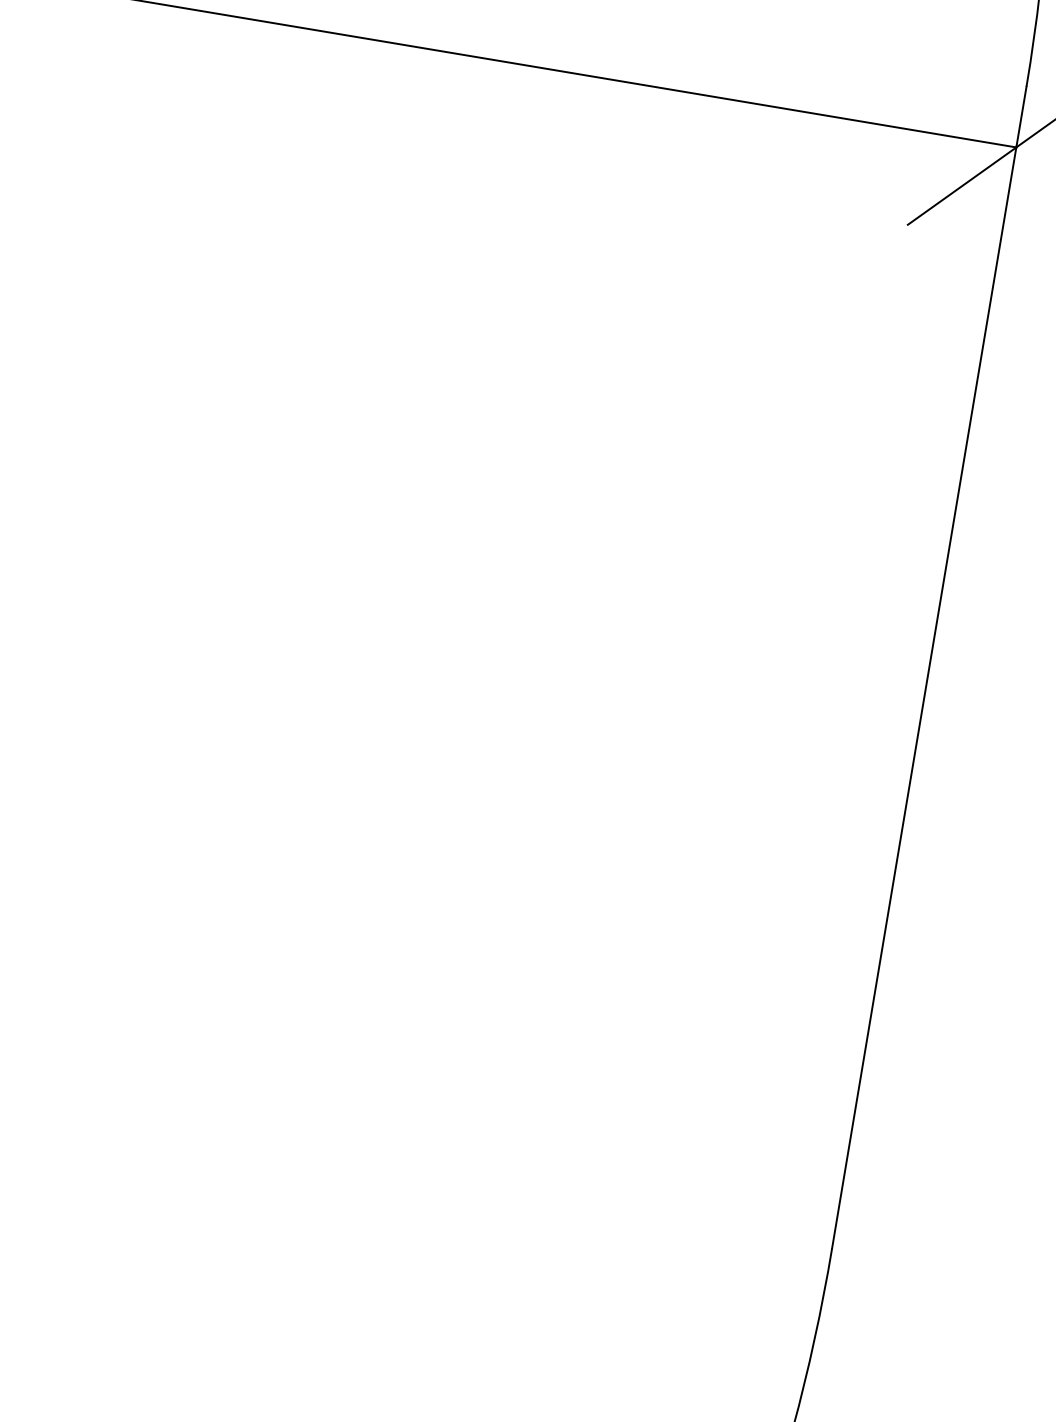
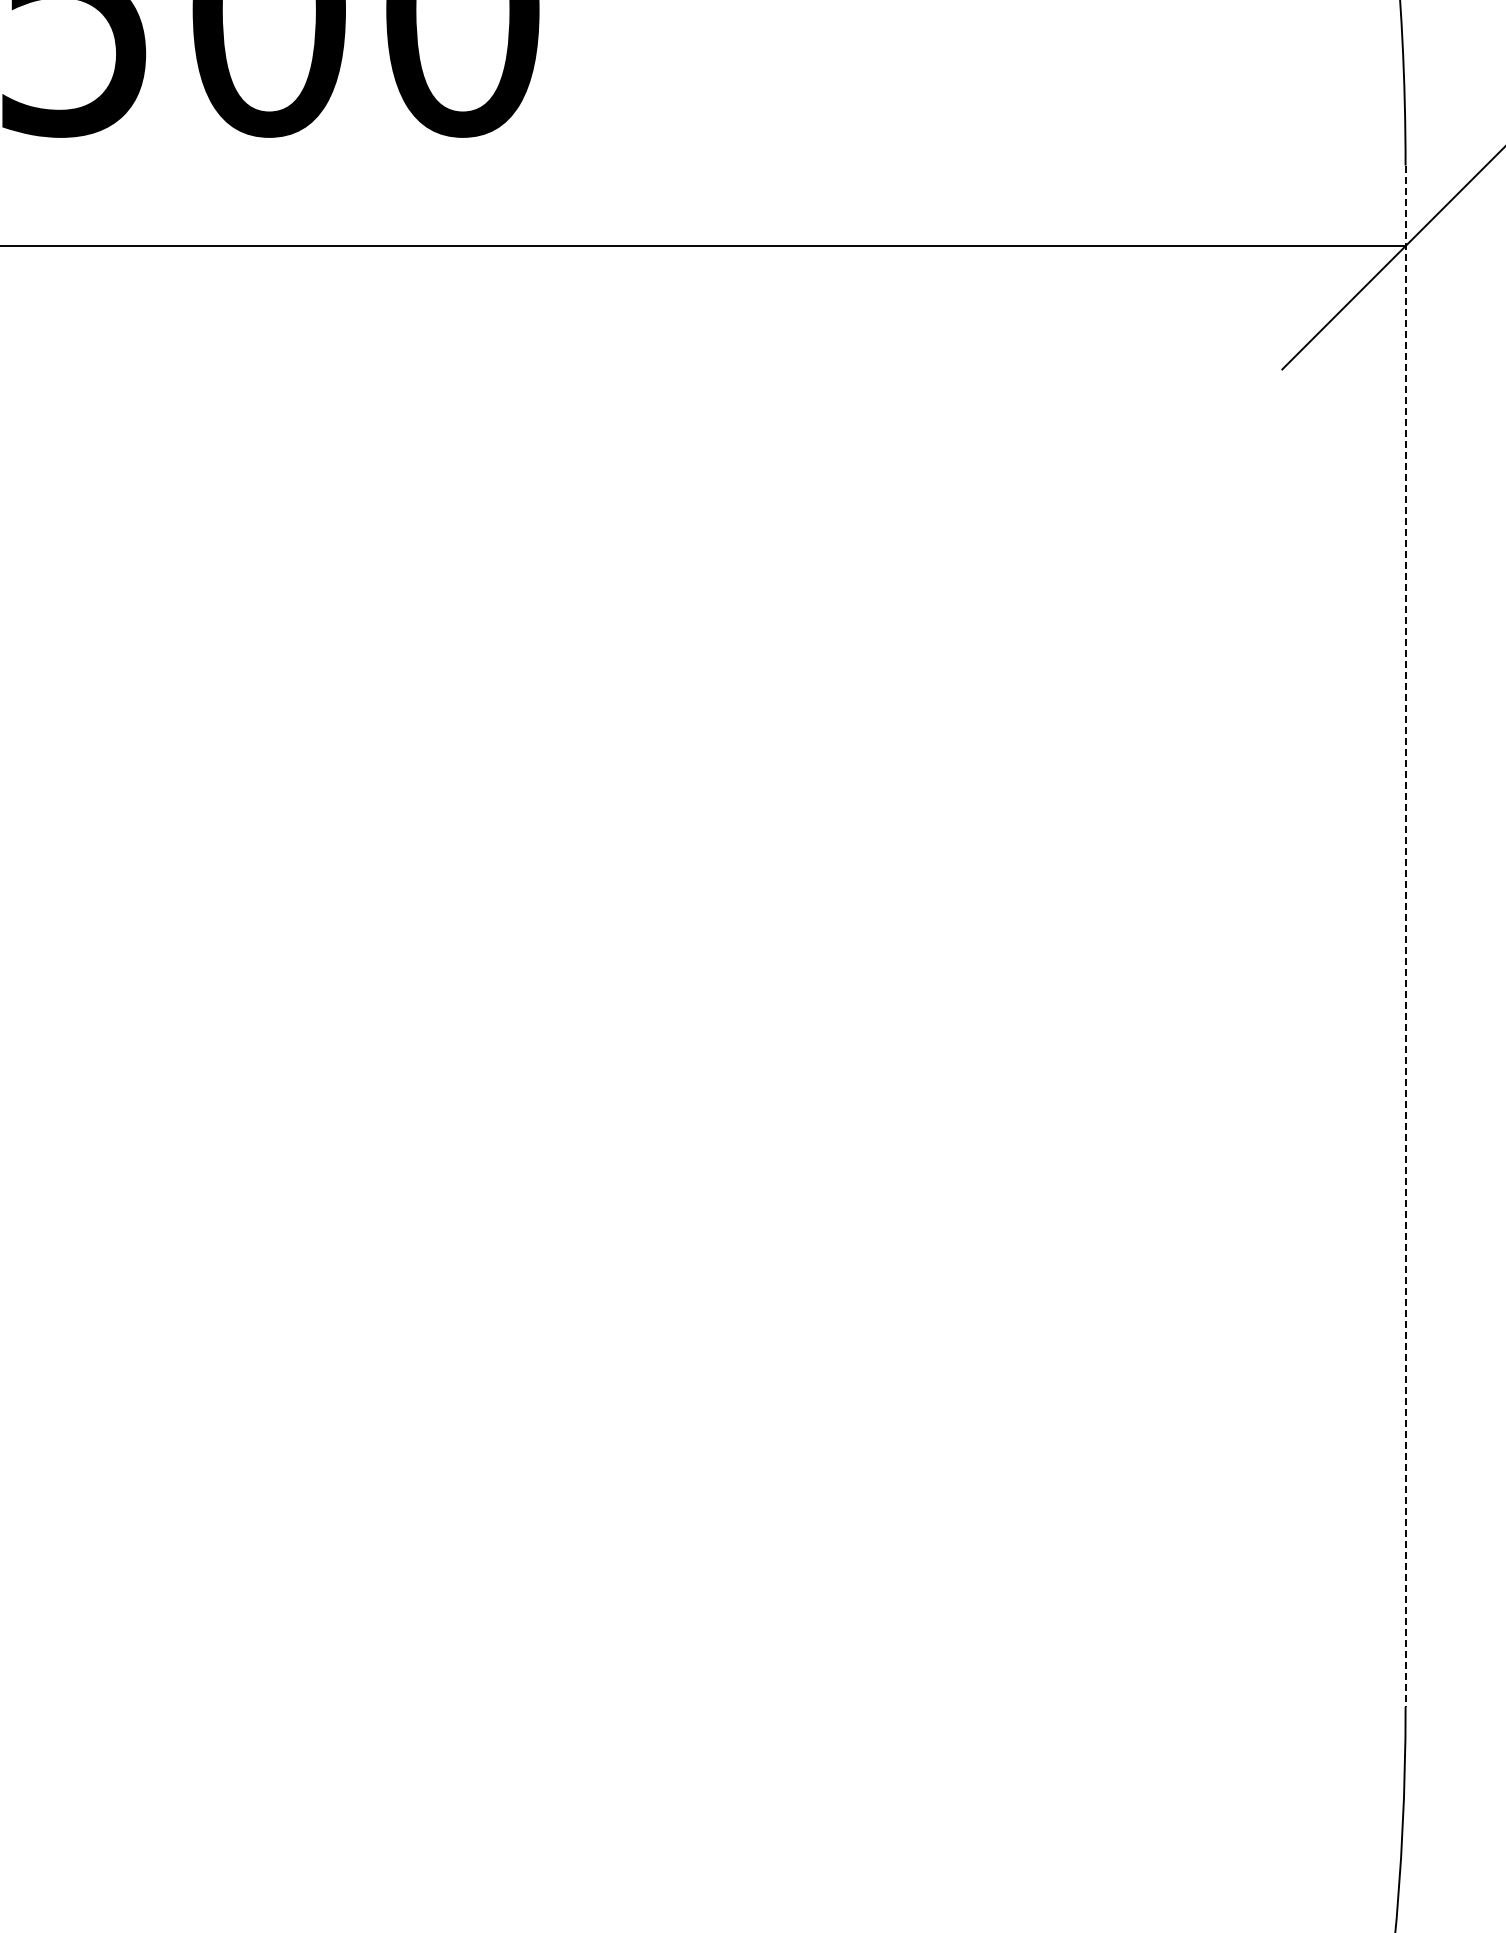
line: (929, 667) -> (1405, 936), solid -> dashed

